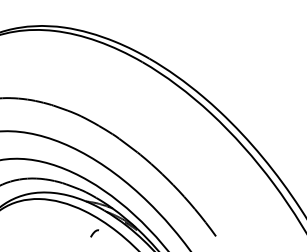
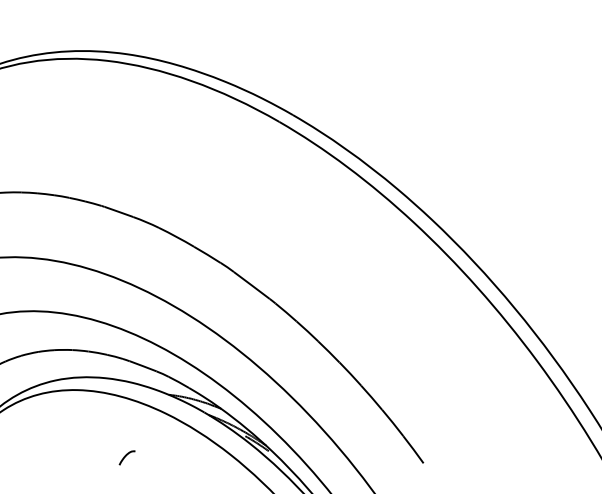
curve: (94, 233) -> (126, 457), moved

